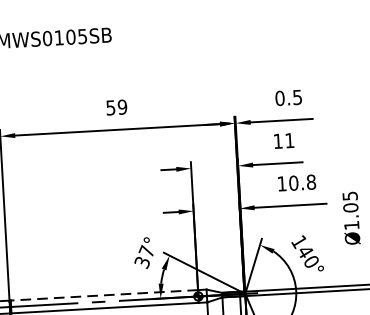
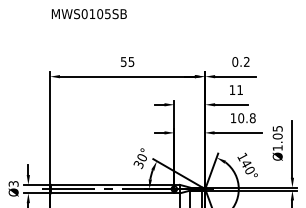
text: (297, 96) -> (246, 61), 0.5 -> 0.2
text: (122, 106) -> (131, 61), 59 -> 55
text: (145, 251) -> (141, 157), 37° -> 30°
line: (104, 294) -> (112, 184), dashed -> solid

